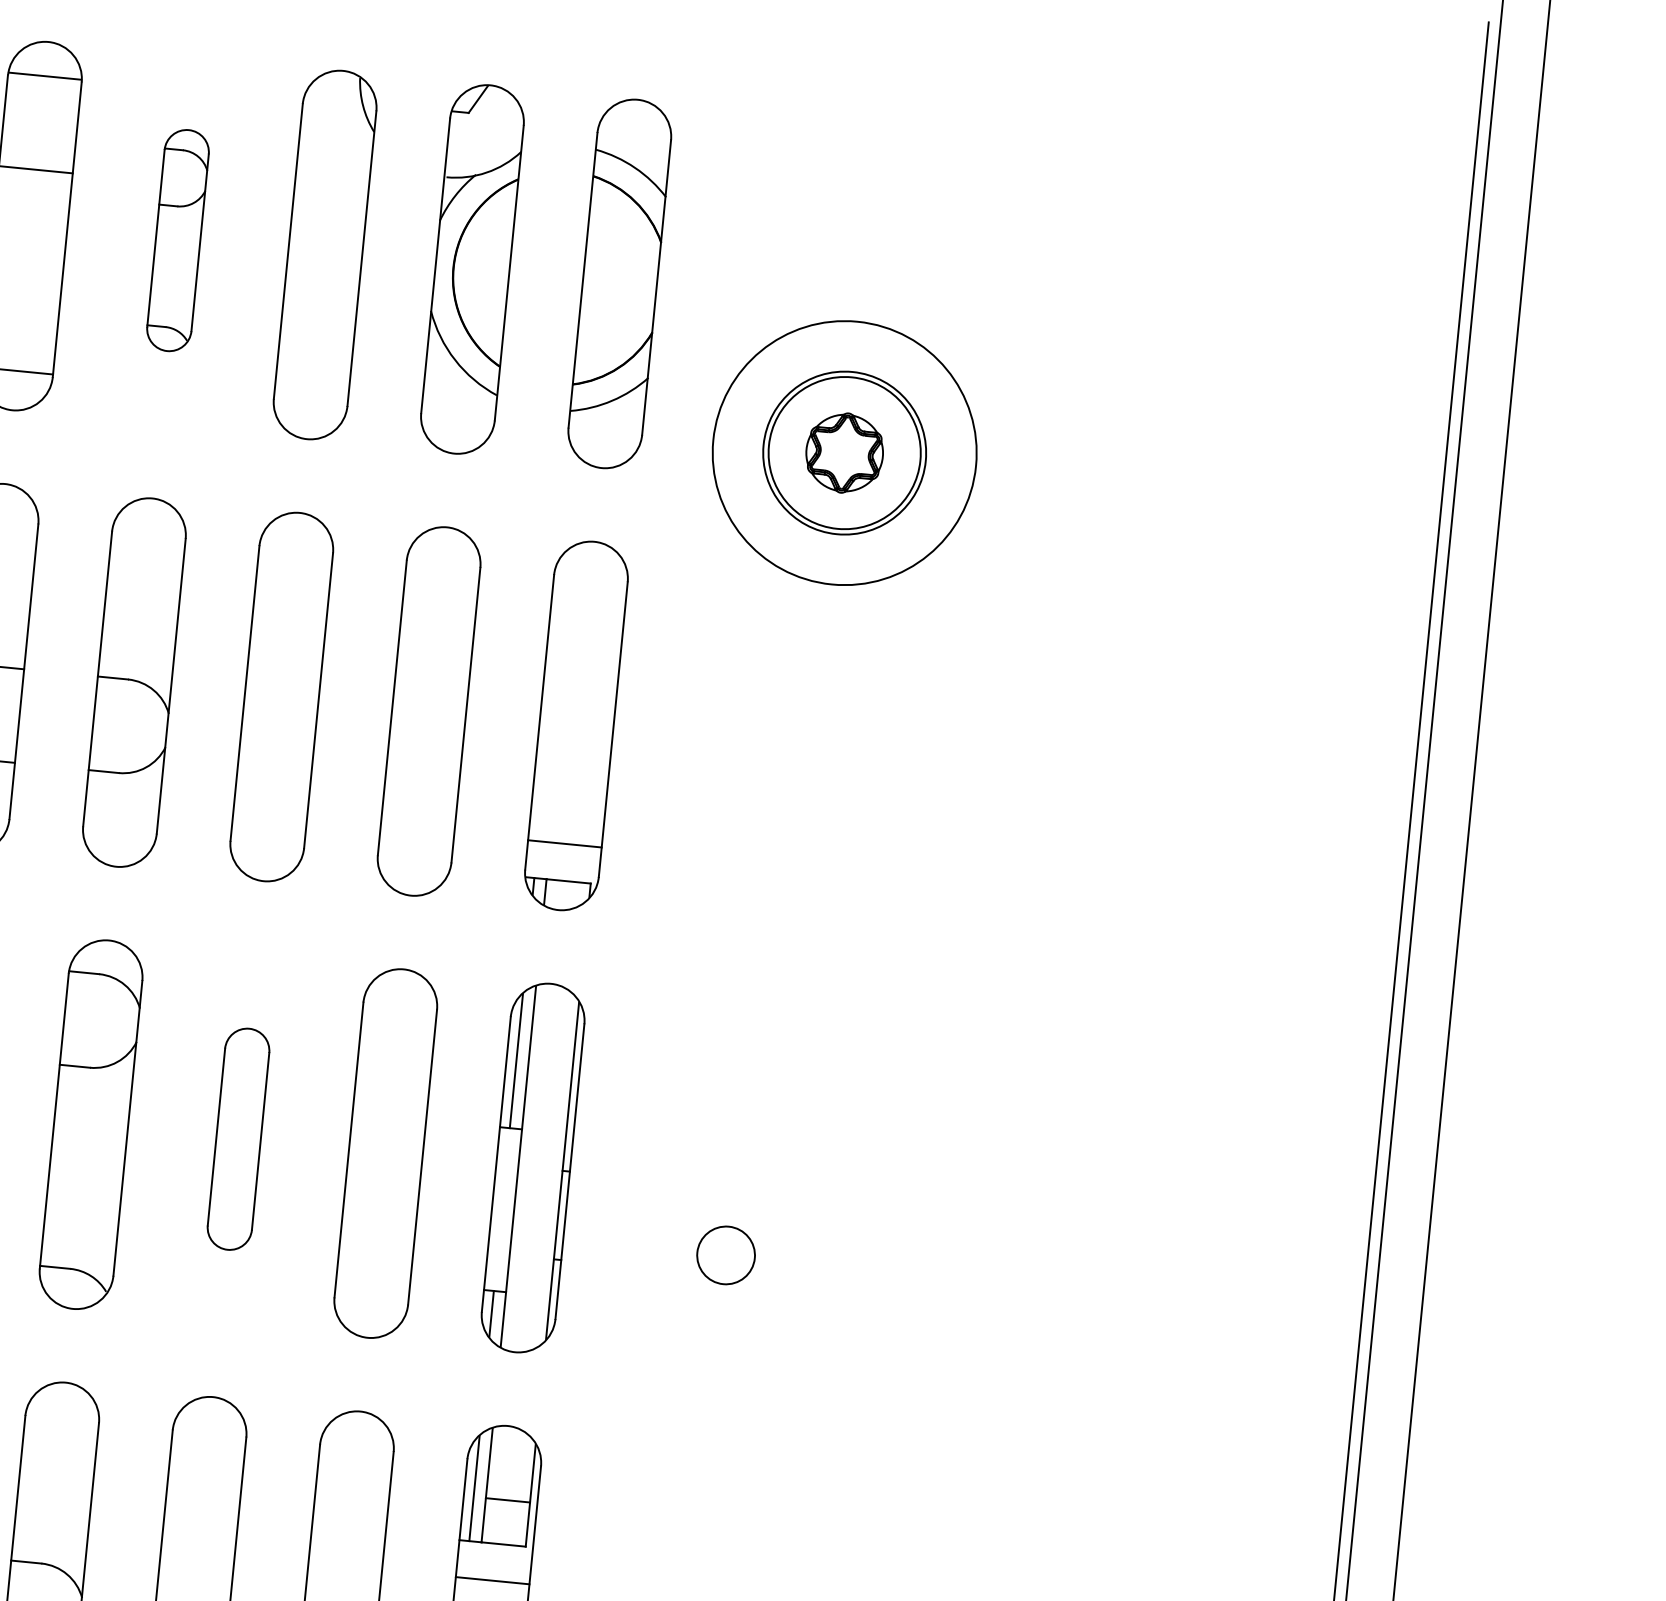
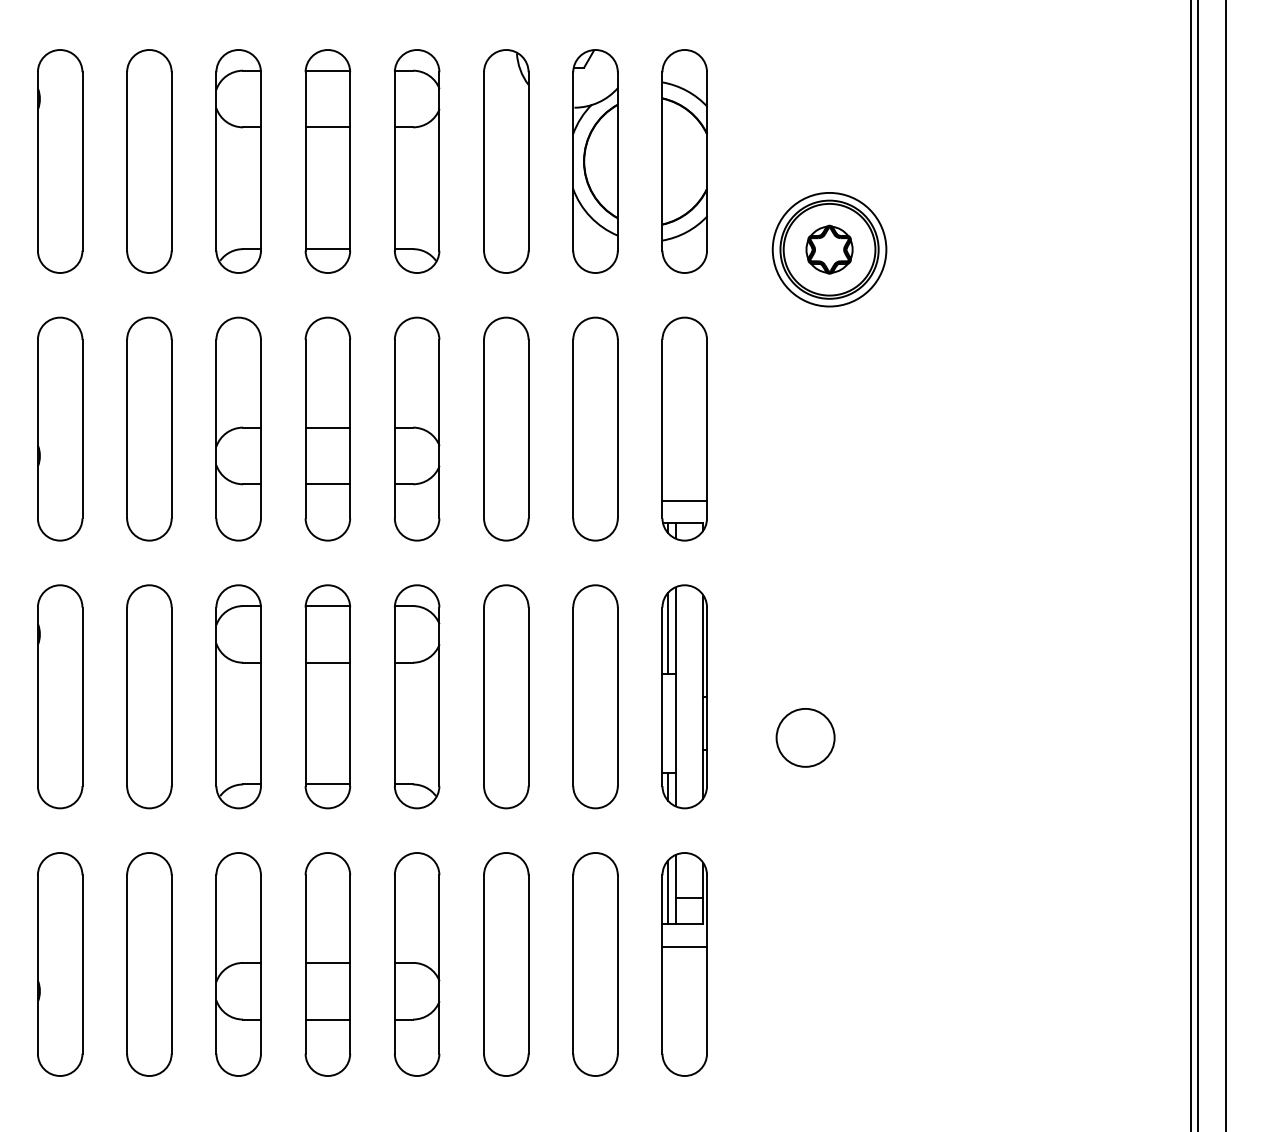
part: (178, 240) -> (417, 161), size x1.67
circle: (844, 452) -> (829, 249), size x0.71
part: (238, 1138) -> (506, 696), size x1.67
circle: (725, 1254) -> (805, 737), size x1.67

